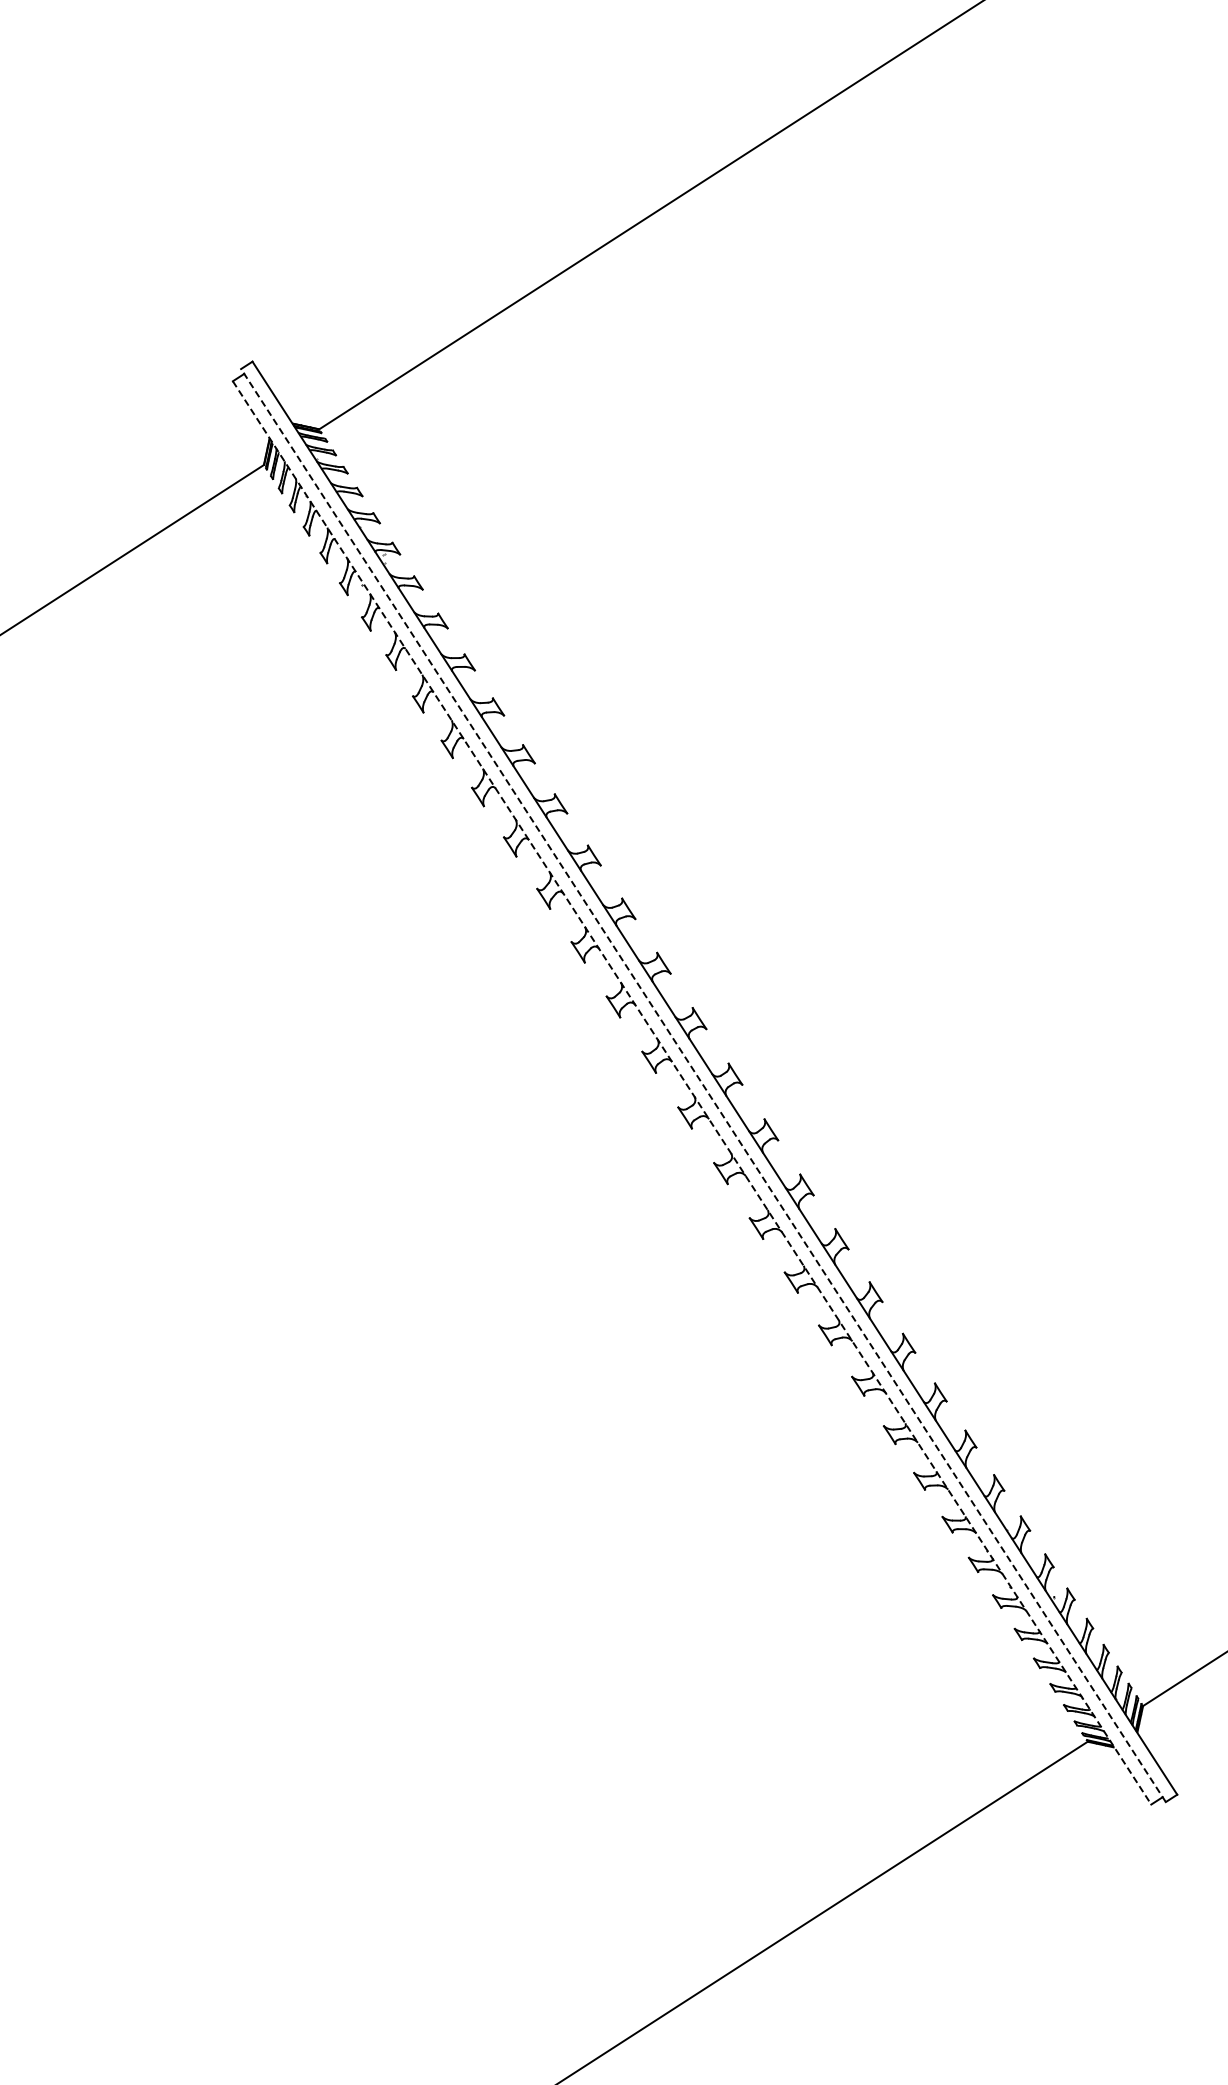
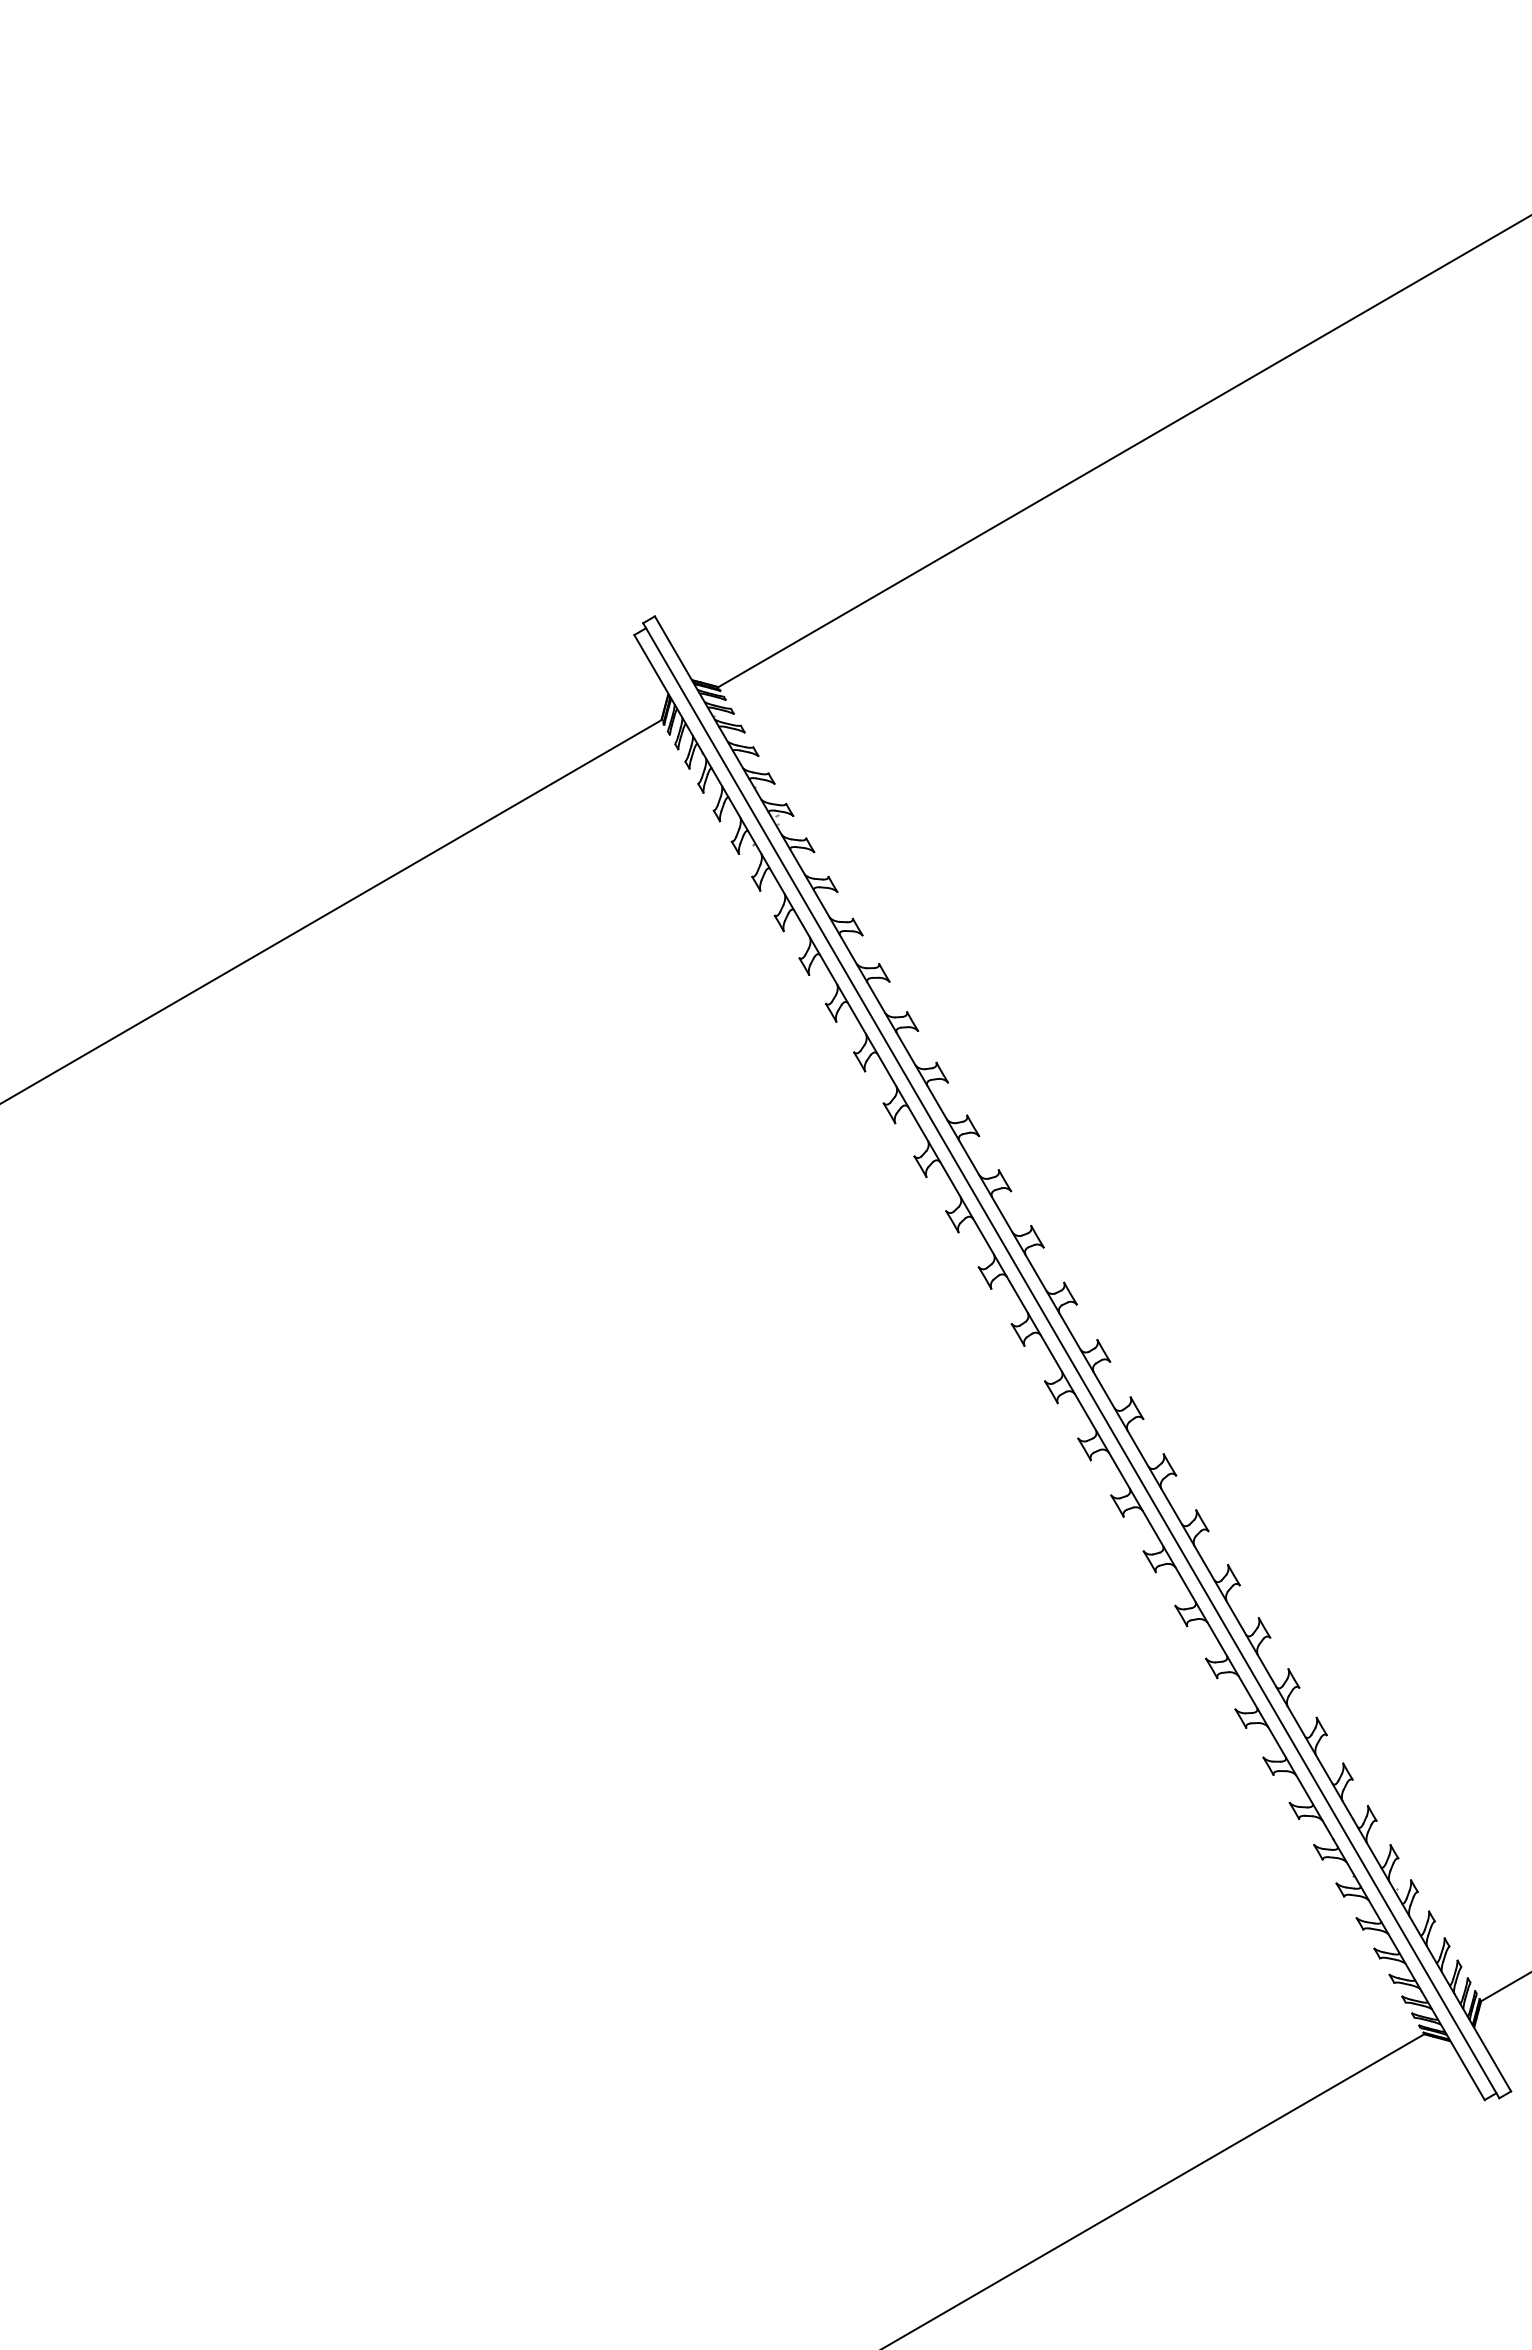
line: (703, 1085) -> (1071, 1360), dashed -> solid
line: (692, 1092) -> (1059, 1367), dashed -> solid

